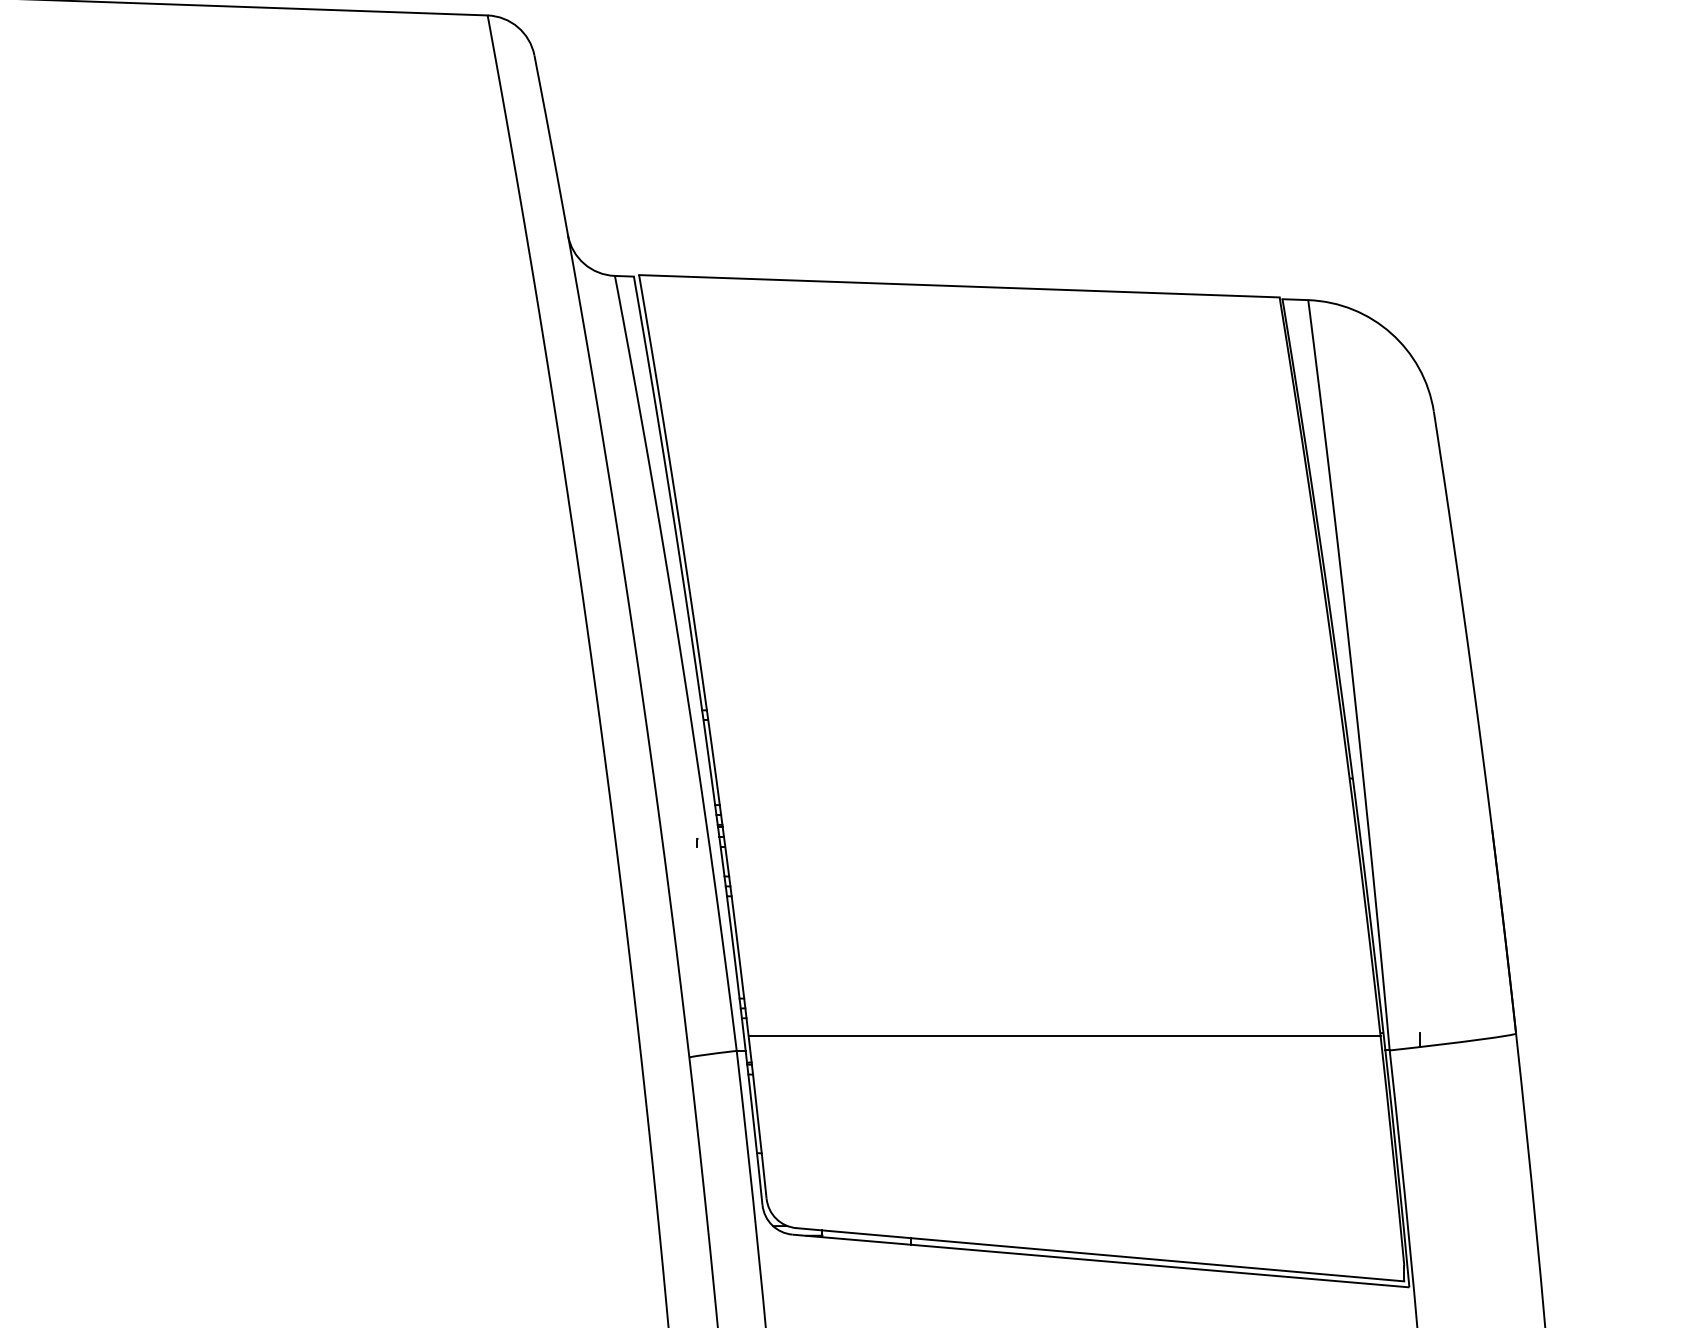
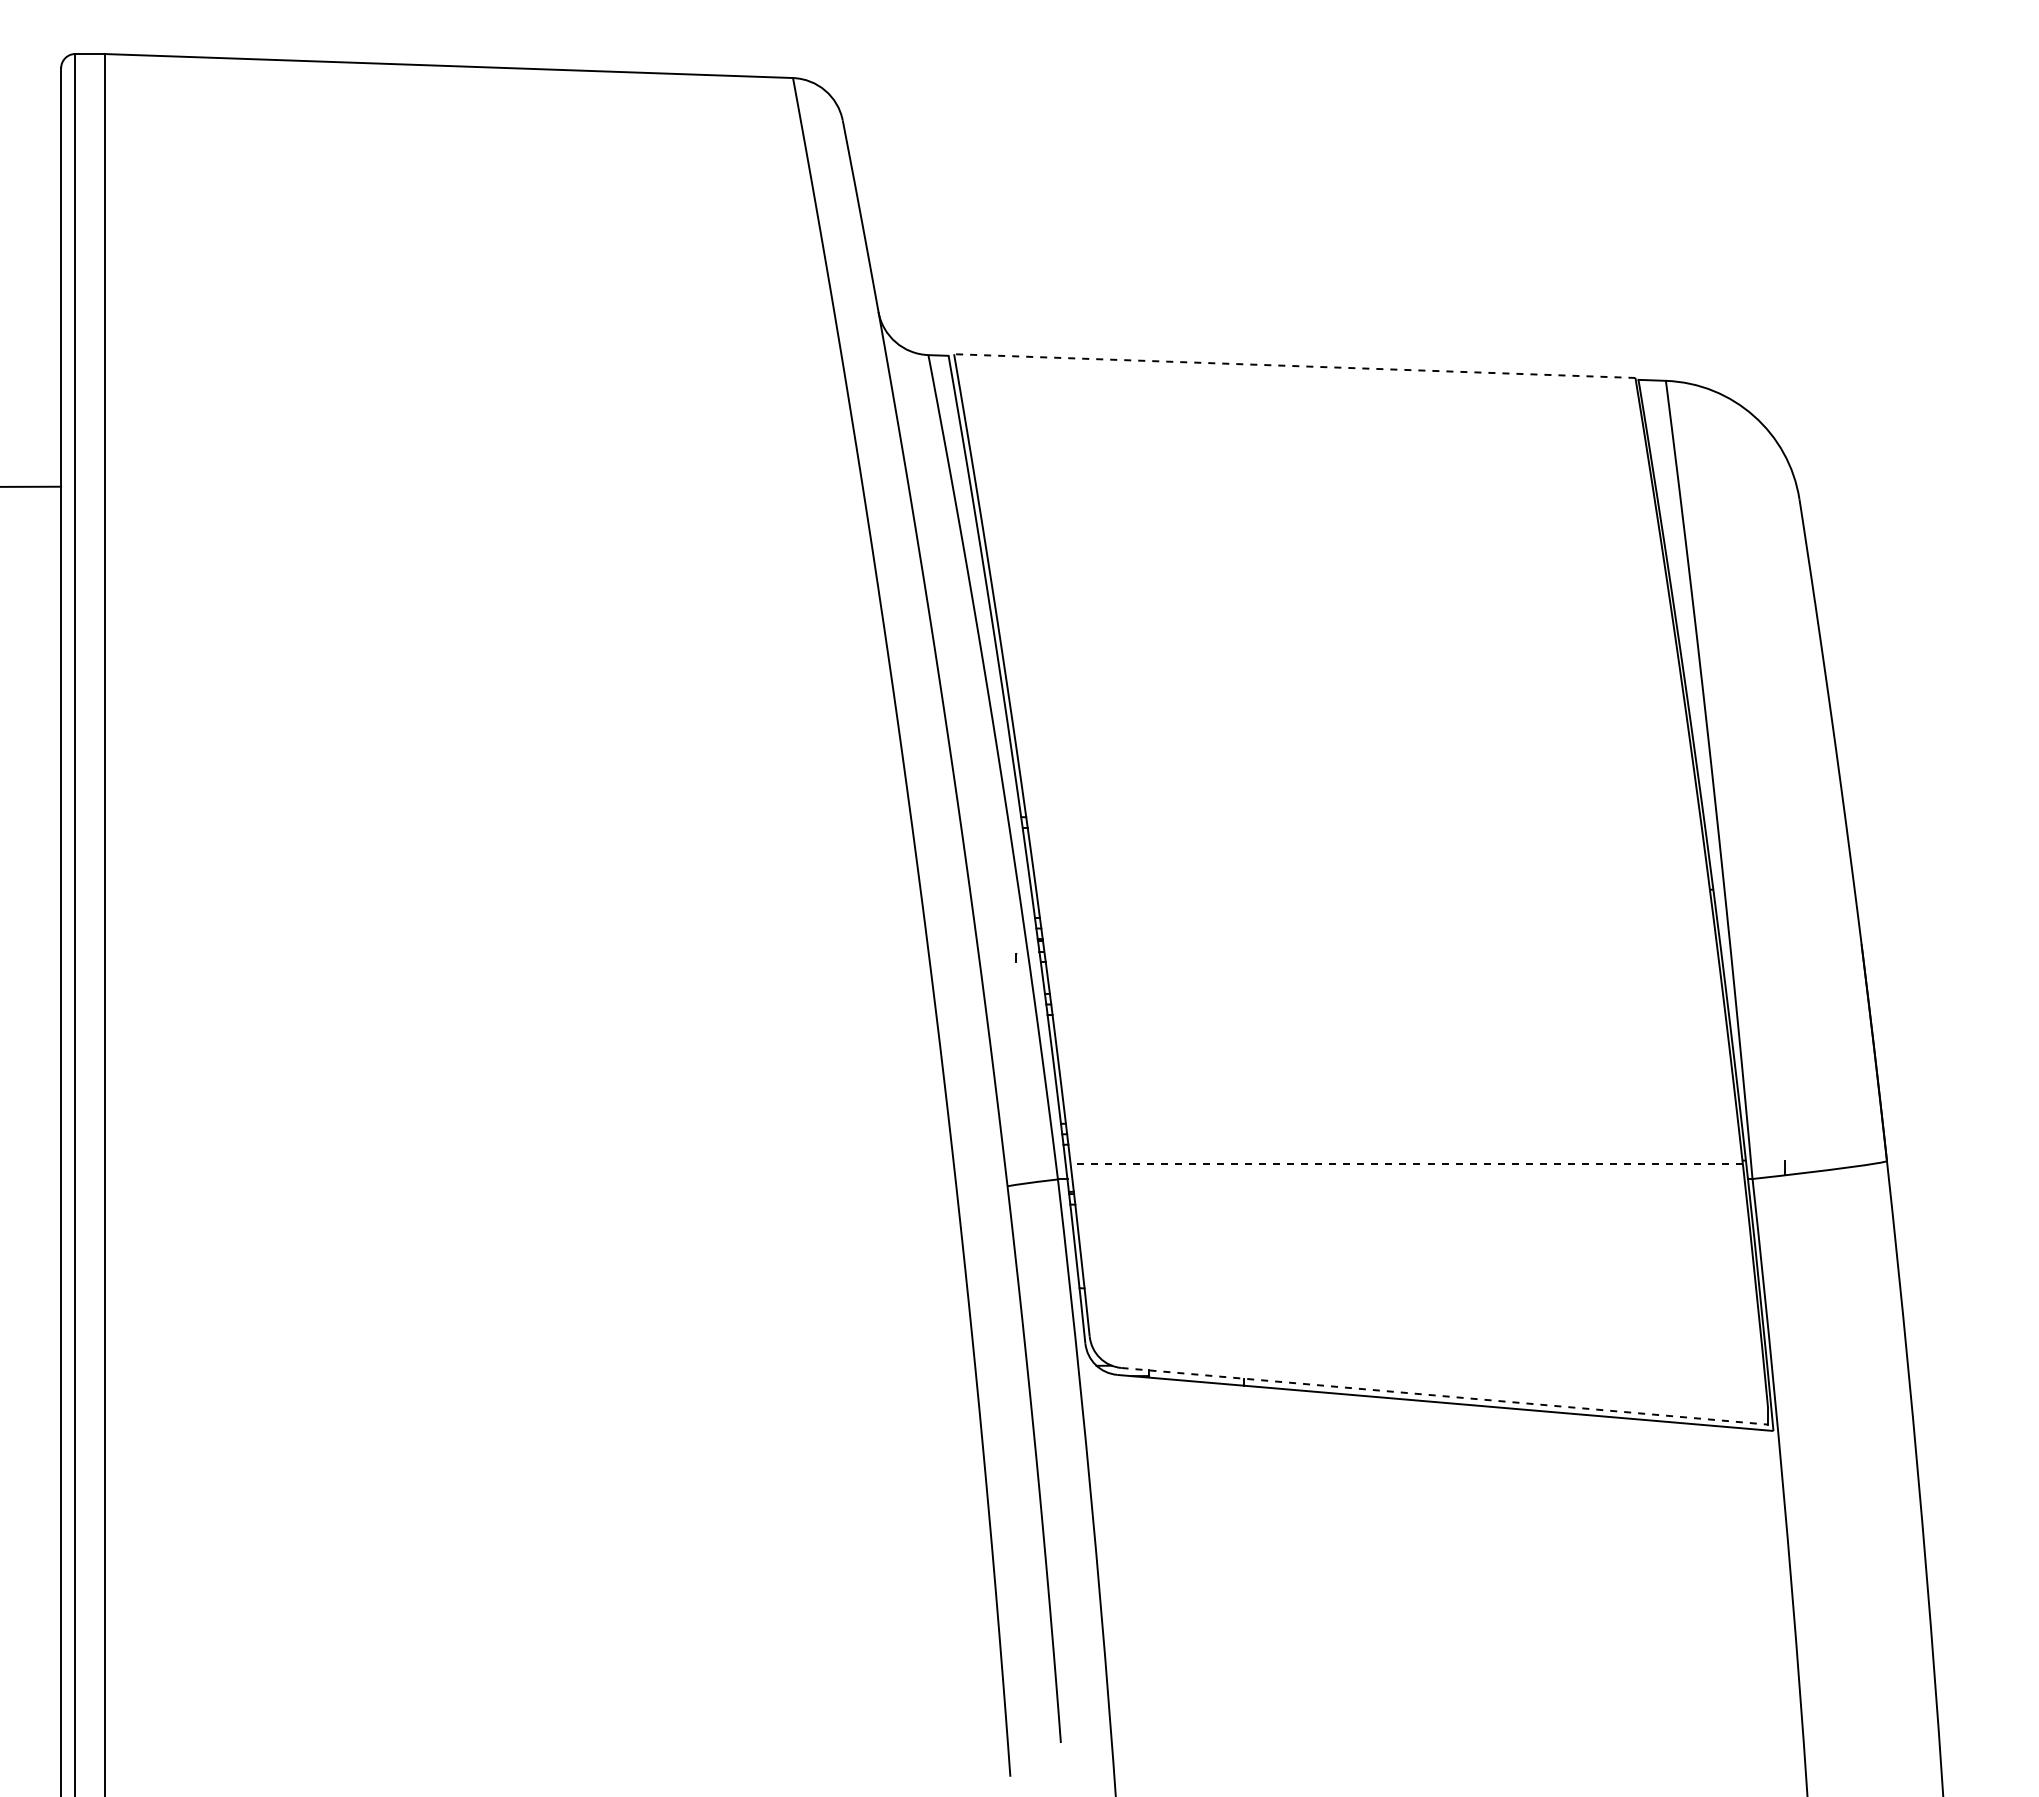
line: (959, 286) -> (1294, 366), solid -> dashed
line: (1064, 1036) -> (1406, 1164), solid -> dashed
line: (1101, 1254) -> (1445, 1396), solid -> dashed

